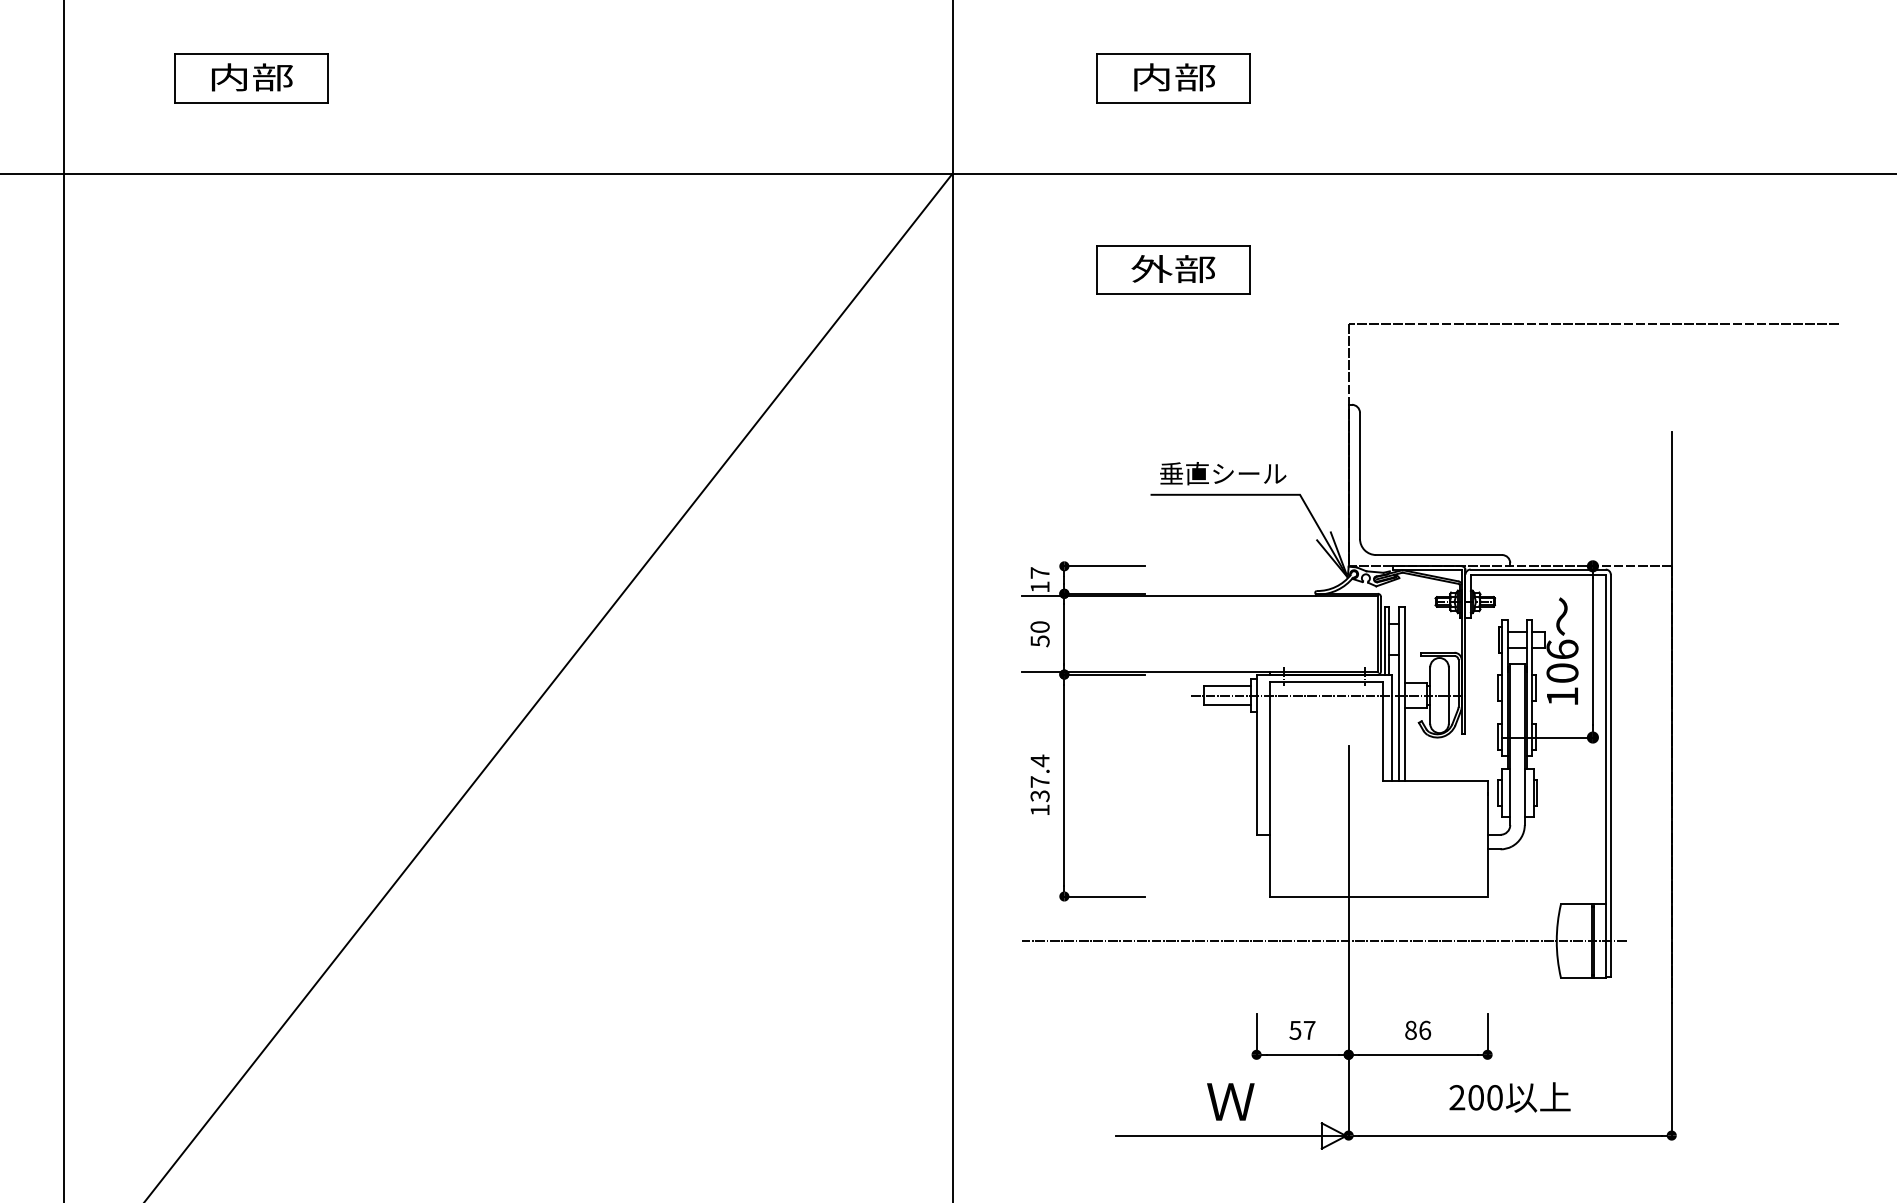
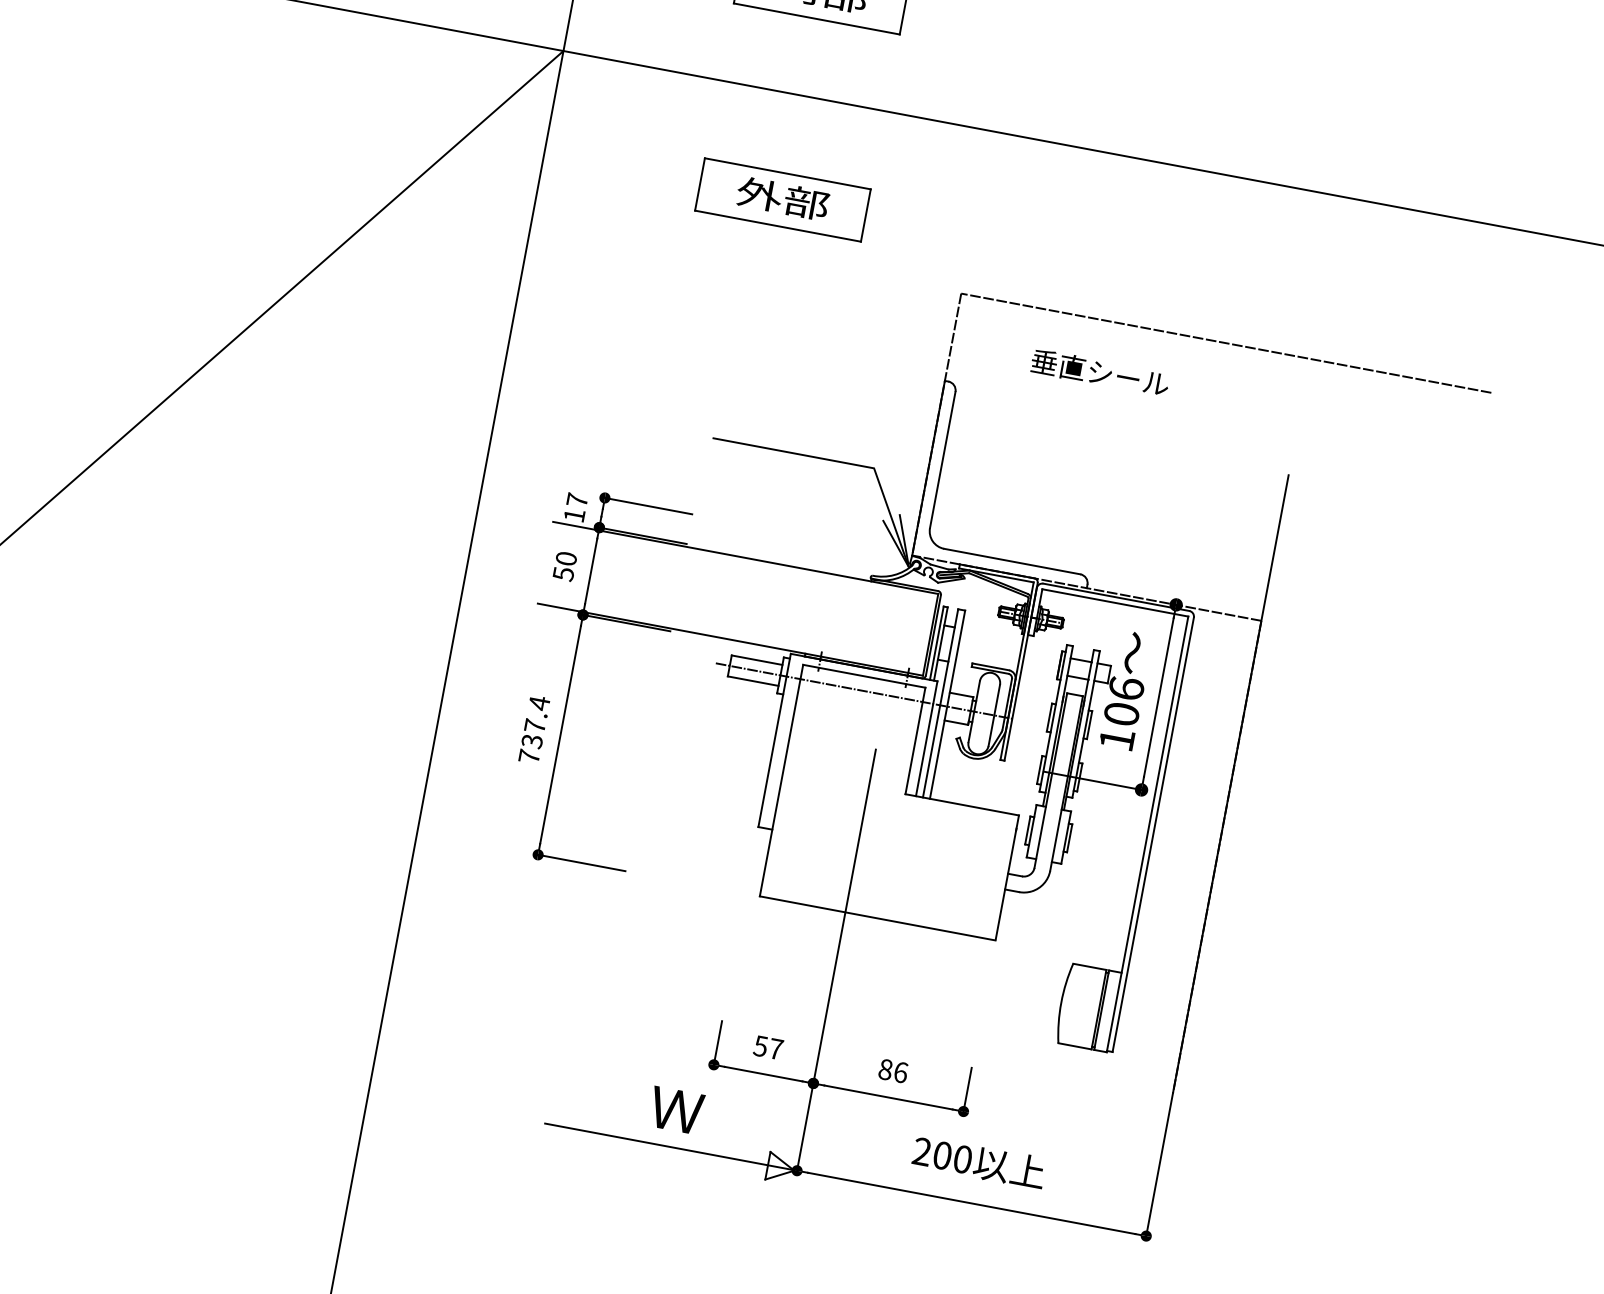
text: (1223, 473) -> (1100, 372), moved
text: (1039, 809) -> (528, 755), 137.4 -> 737.4
line: (1324, 941) -> (810, 956), removed

